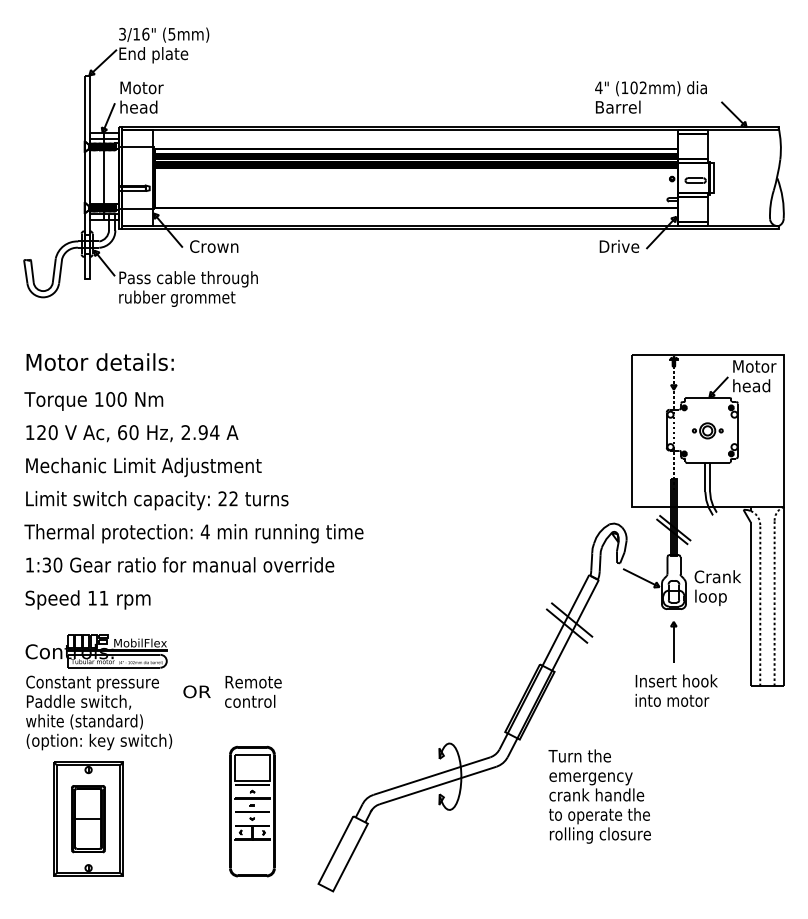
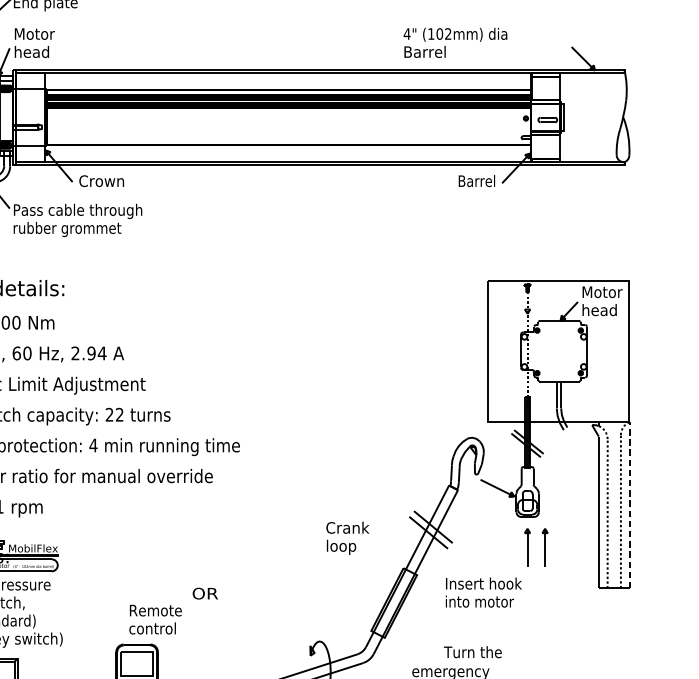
text: (650, 97) -> (454, 42), moved
text: (619, 246) -> (477, 181), Drive -> Barrel
part: (707, 430) -> (558, 351), removed
text: (717, 588) -> (347, 538), moved
line: (783, 596) -> (629, 505), solid -> dashed
part: (692, 641) -> (544, 547), added
text: (676, 690) -> (483, 592), moved
text: (196, 691) -> (204, 593), moved
text: (253, 691) -> (155, 619), moved
text: (579, 755) -> (472, 651), moved

